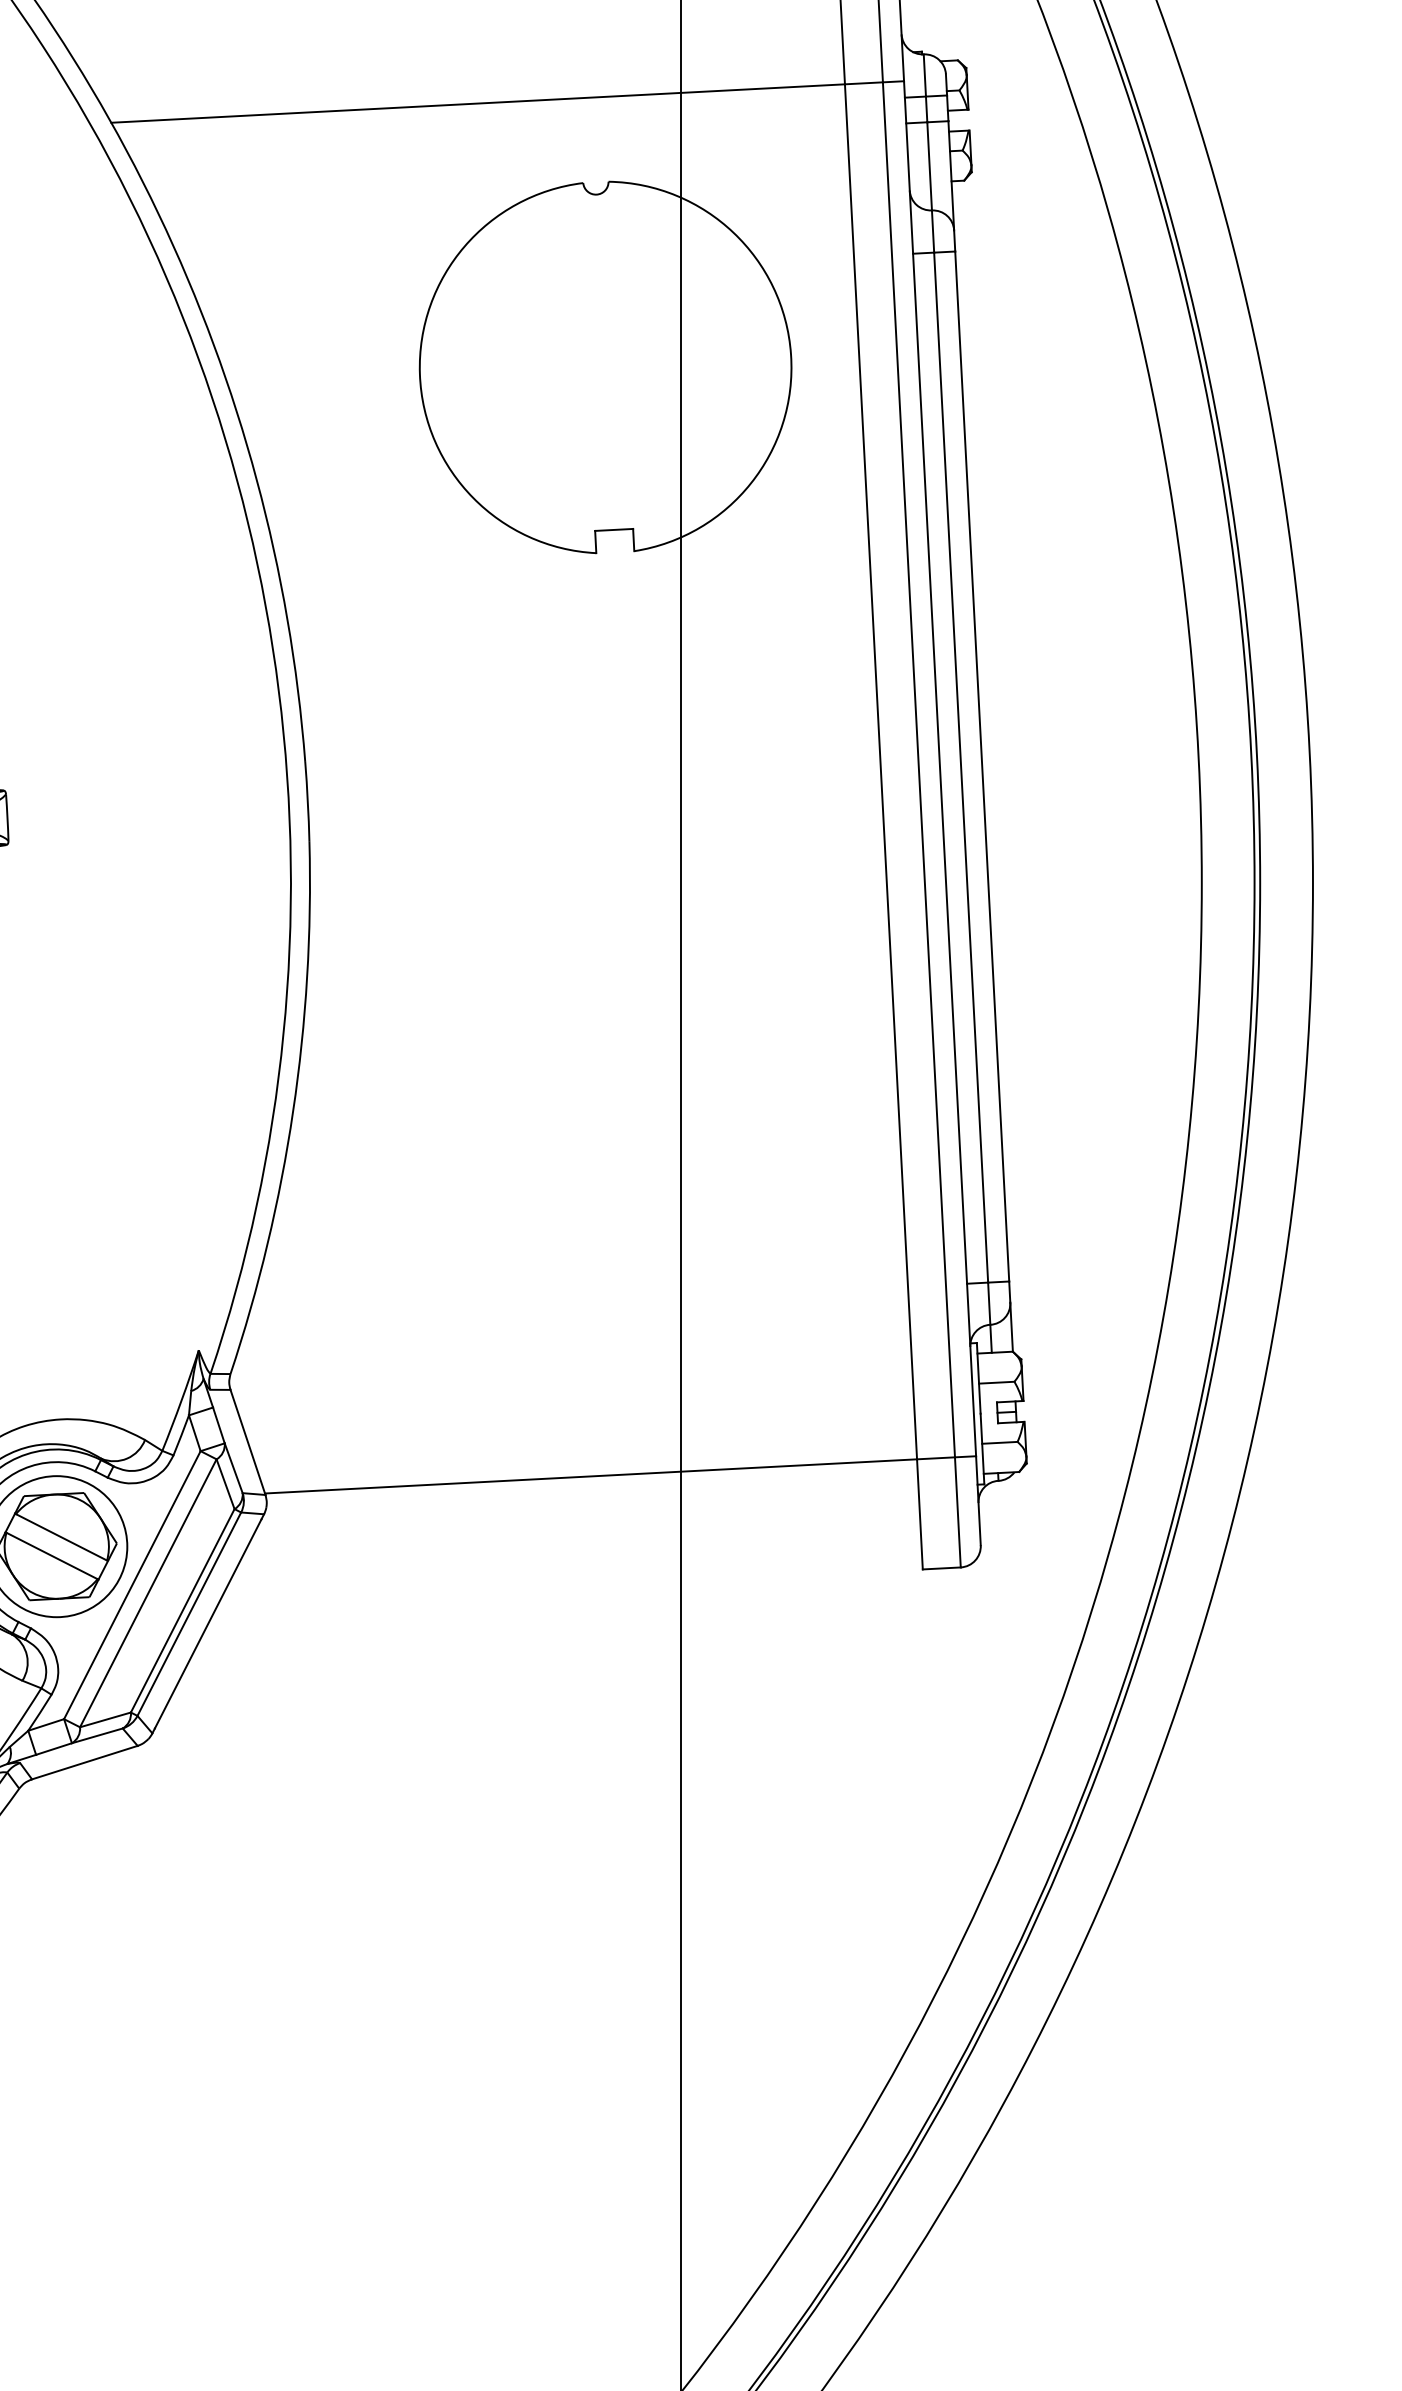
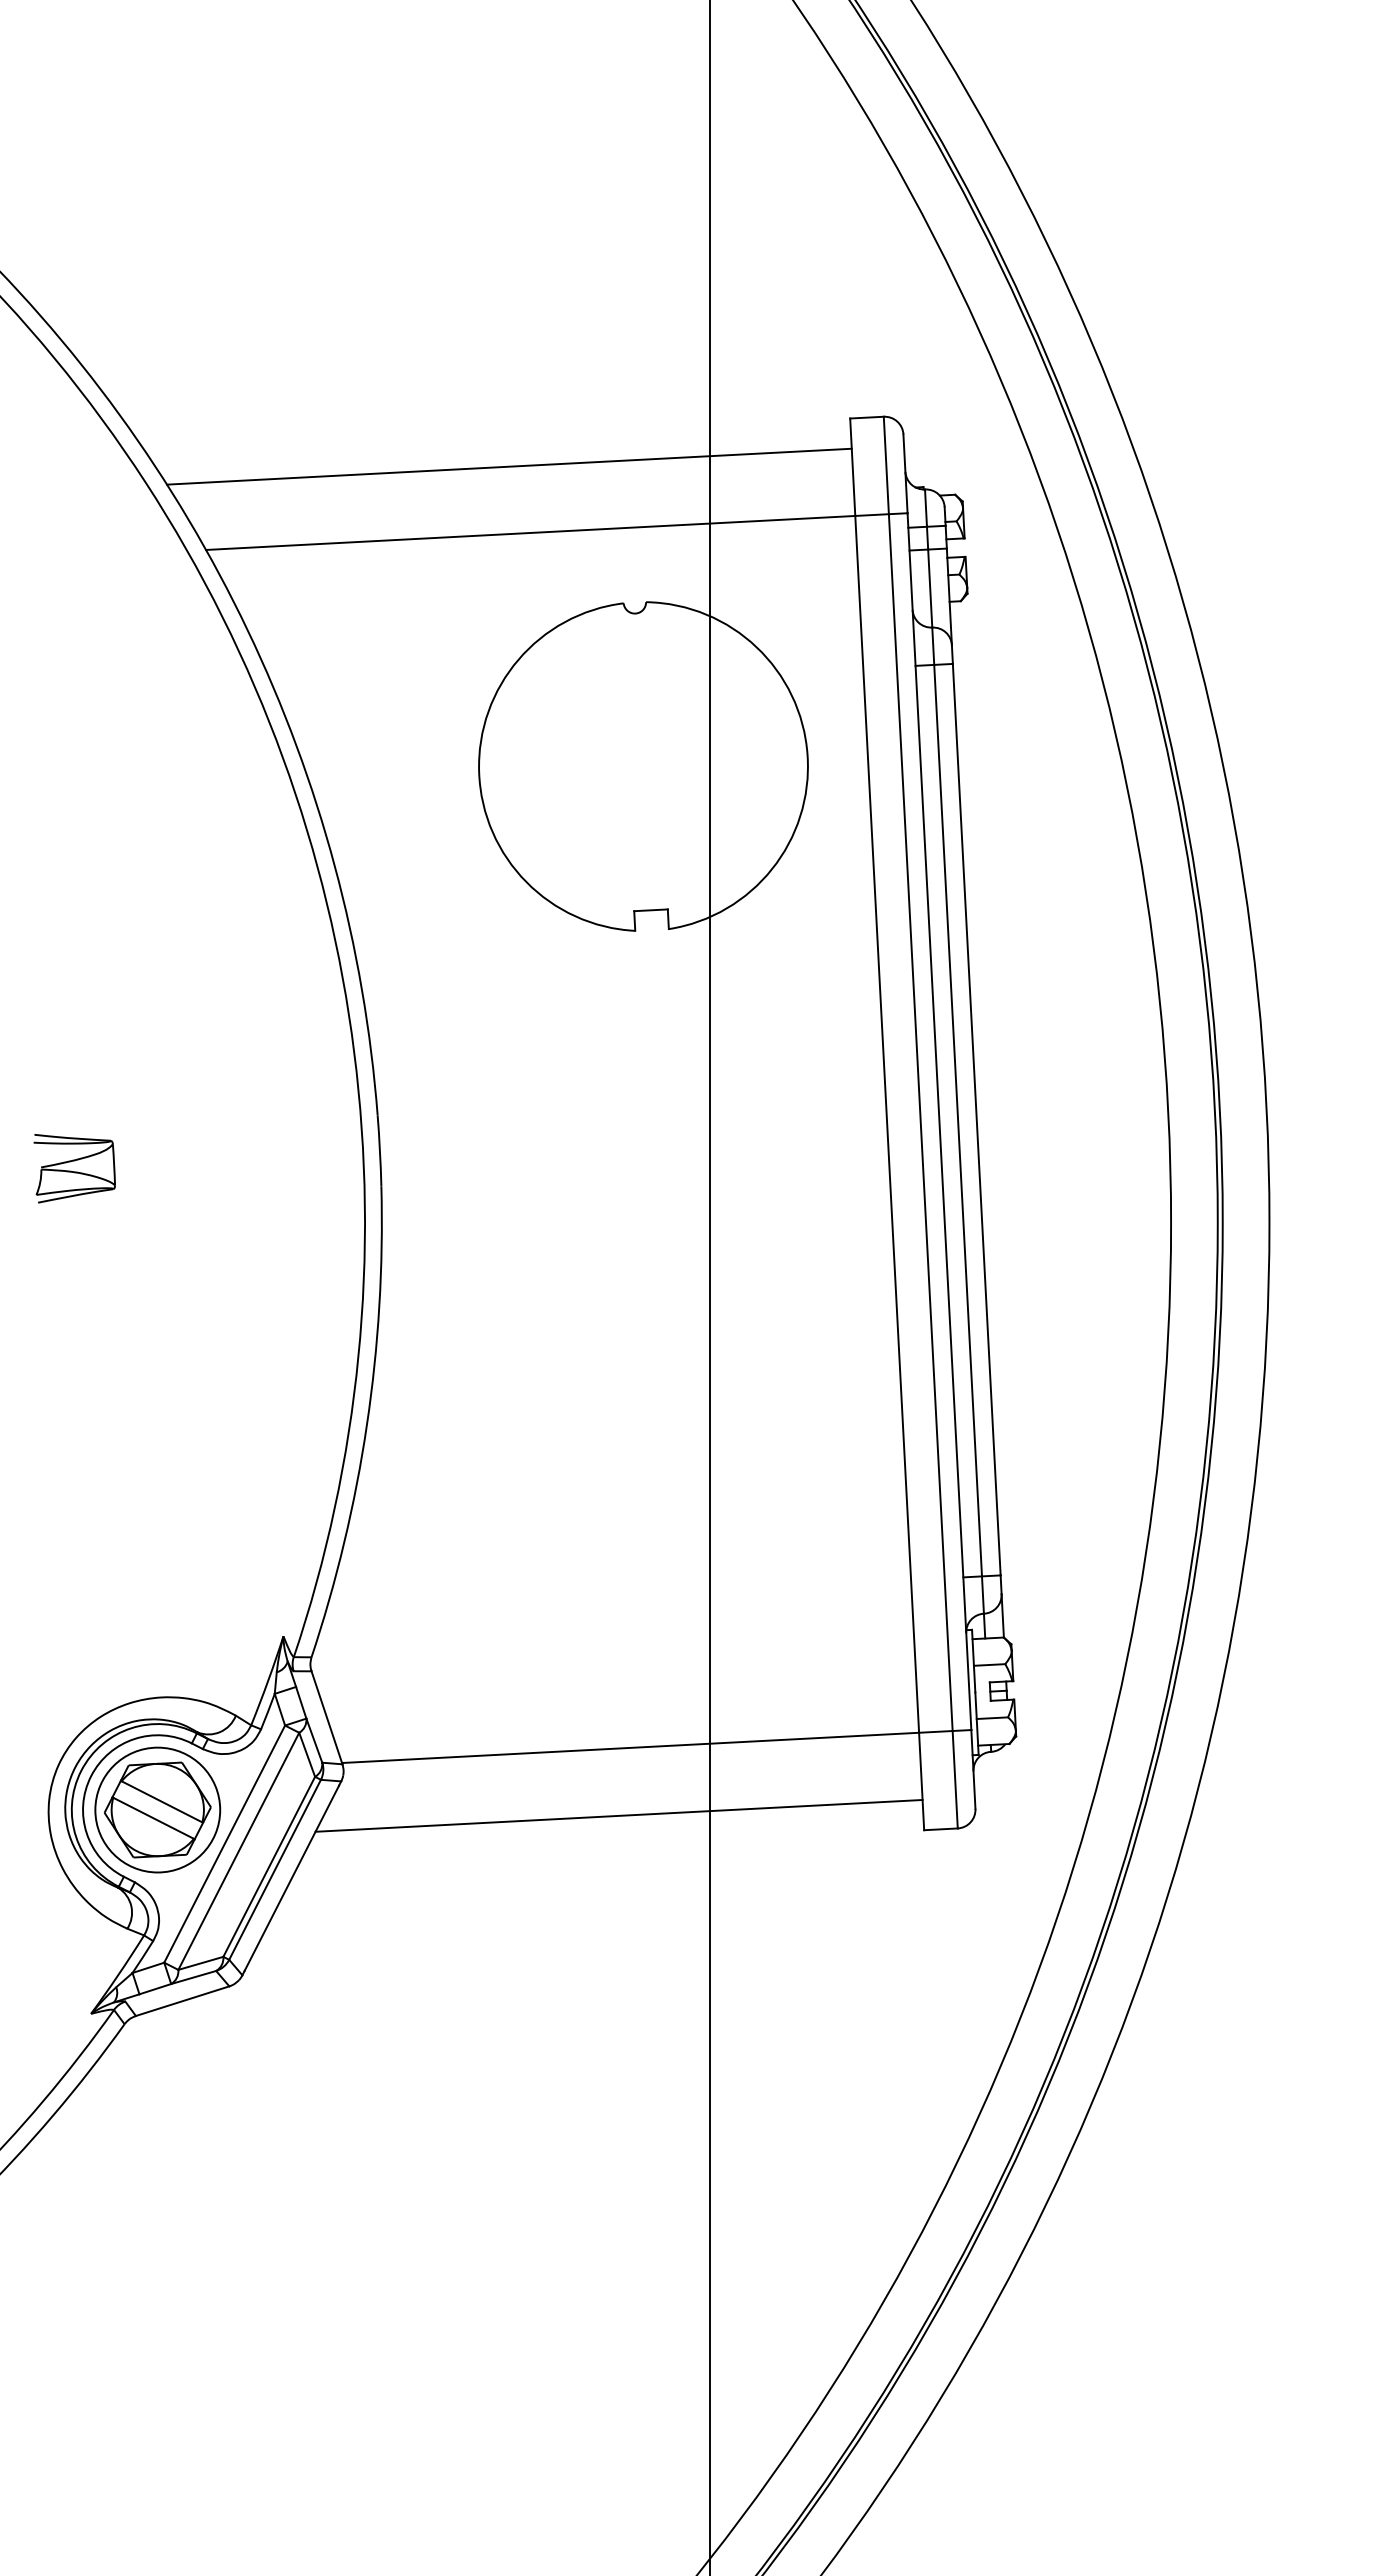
line: (454, 28) -> (509, 466), added
line: (577, 1552) -> (618, 1815), added

